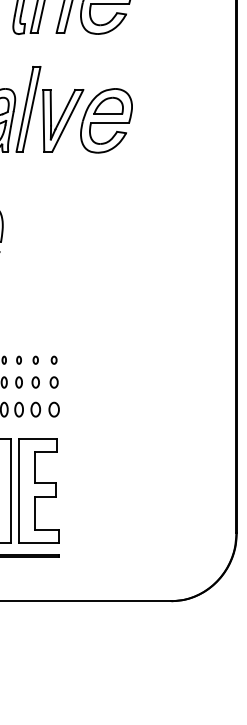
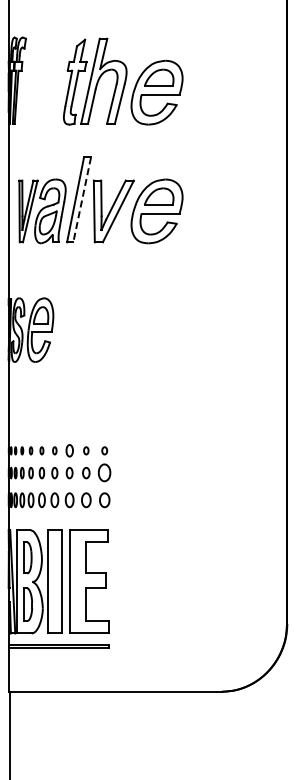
line: (31, 109) -> (82, 200), solid -> dashed
part: (18, 359) -> (69, 450), size x1.6
part: (53, 382) -> (104, 473), size x1.6

